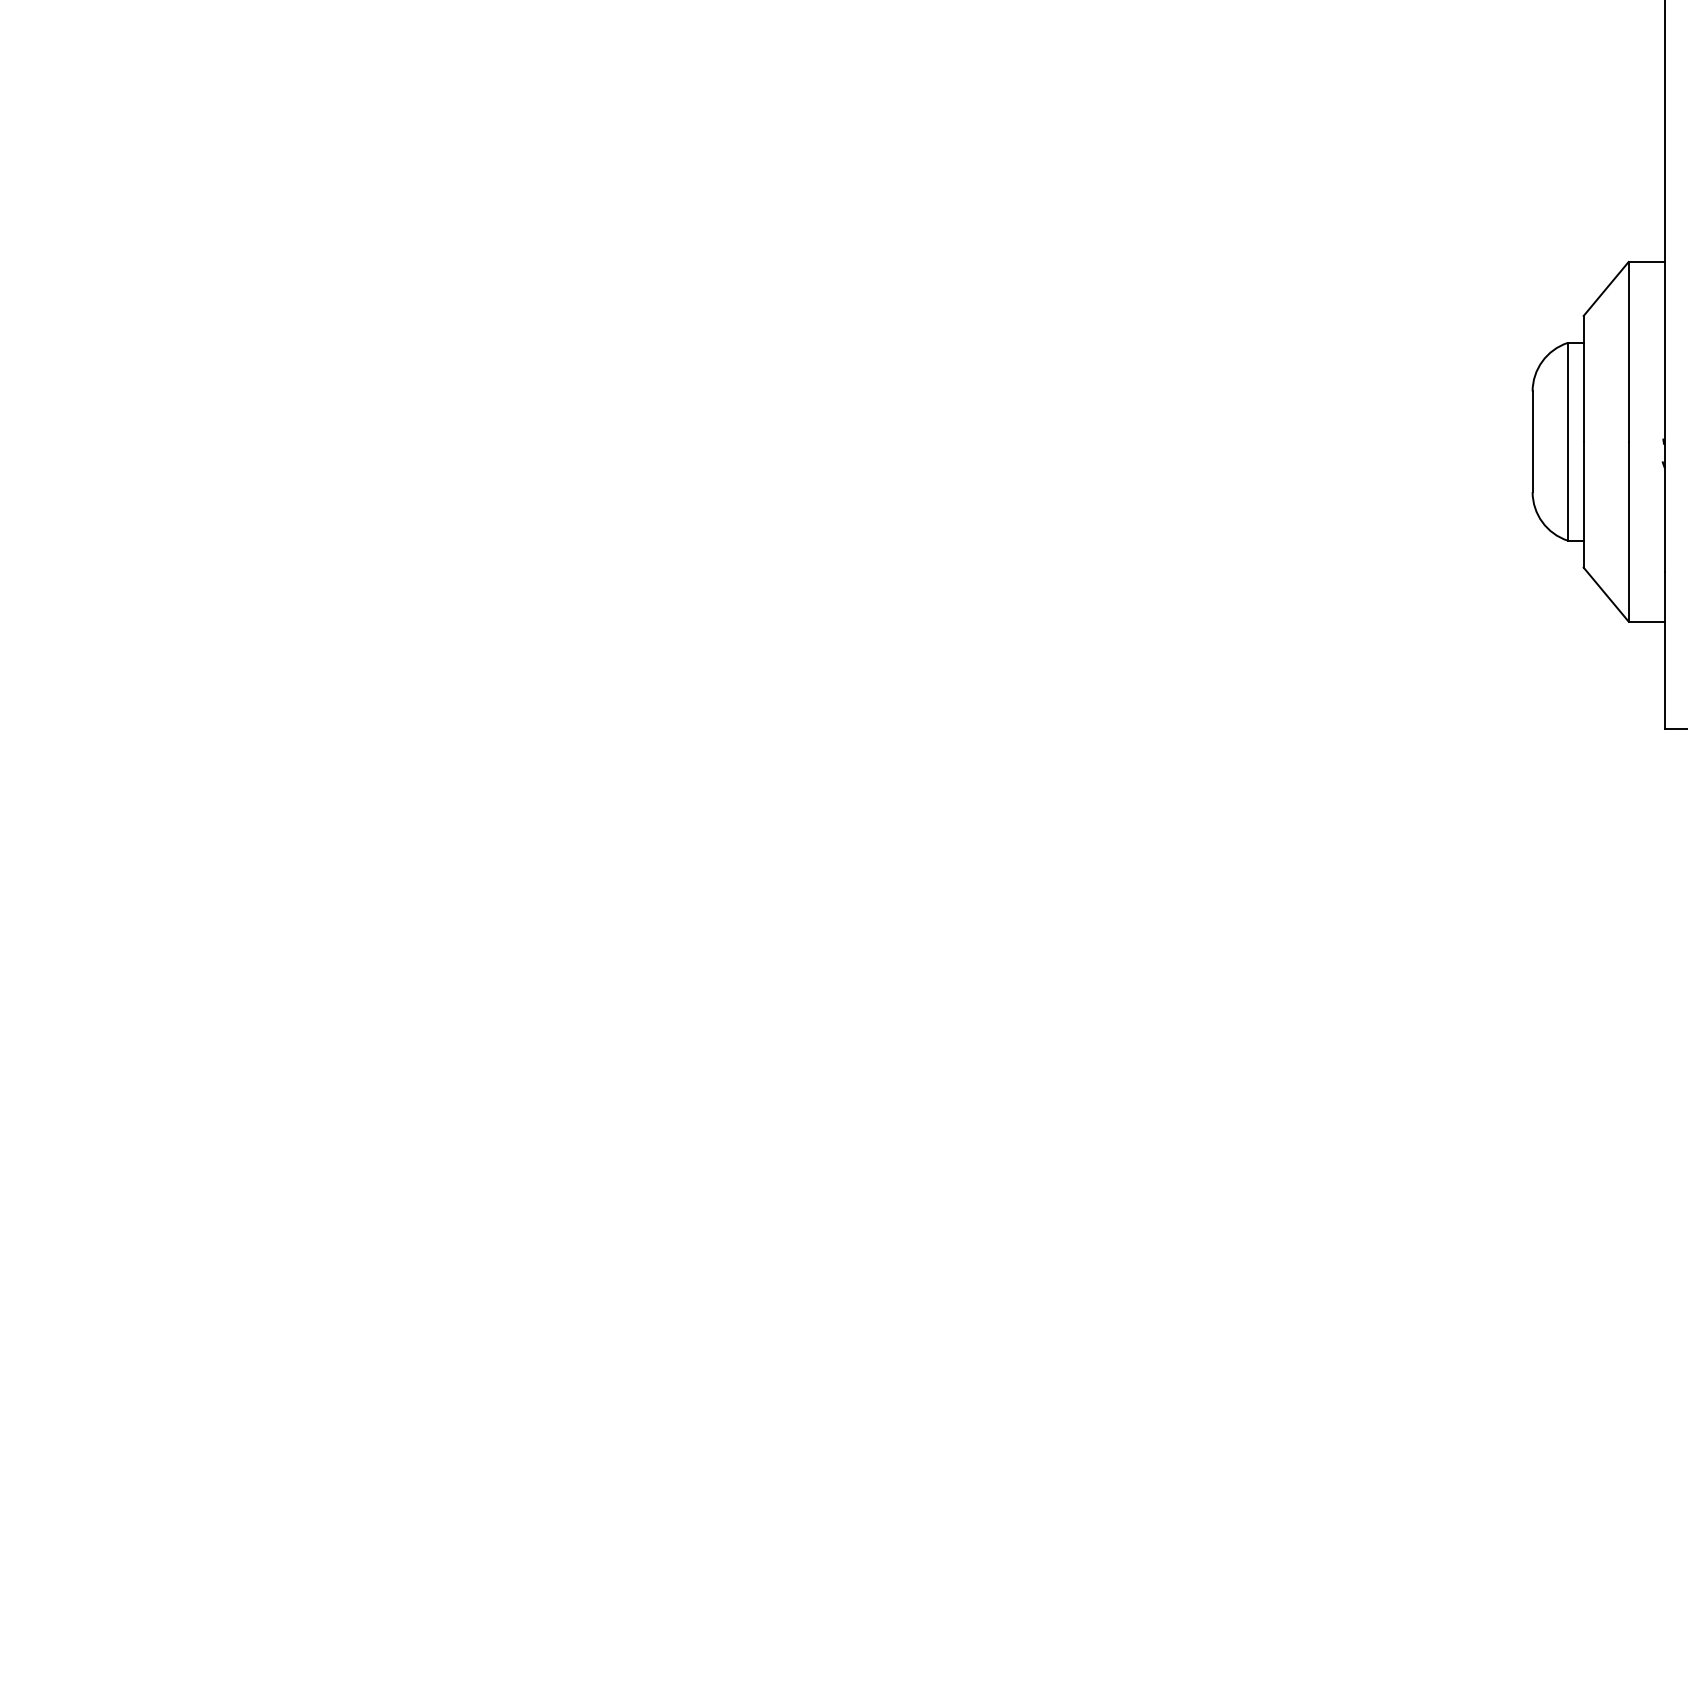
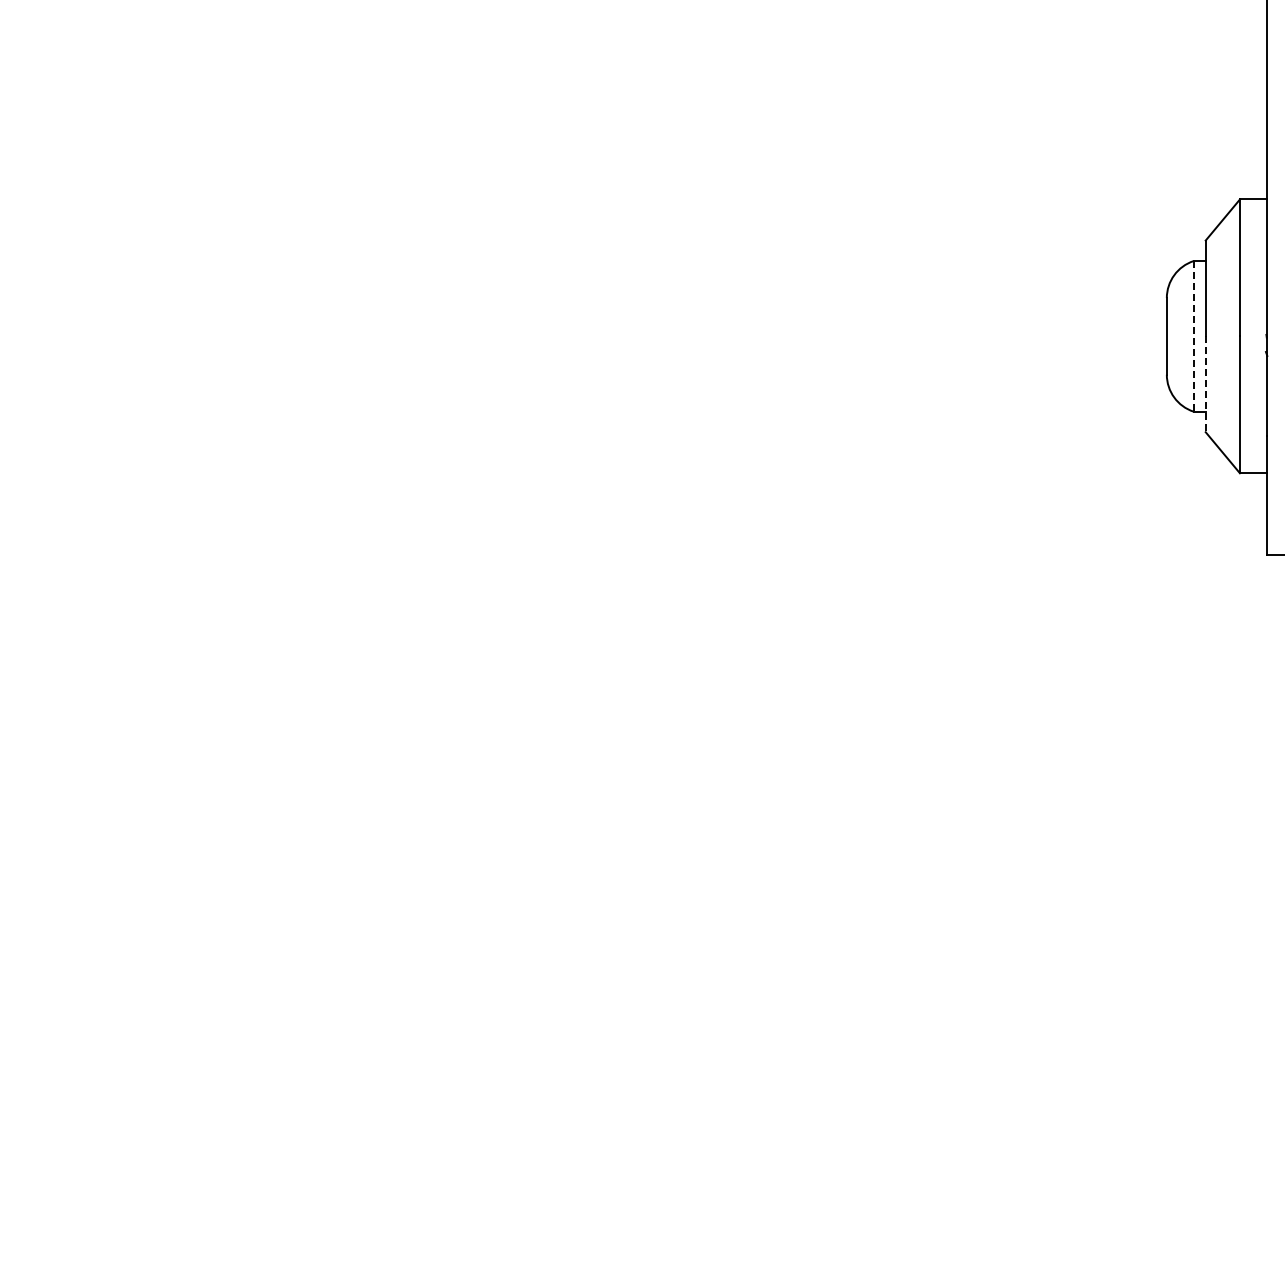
line: (1567, 441) -> (1193, 336), solid -> dashed
line: (1583, 504) -> (1205, 384), solid -> dashed

